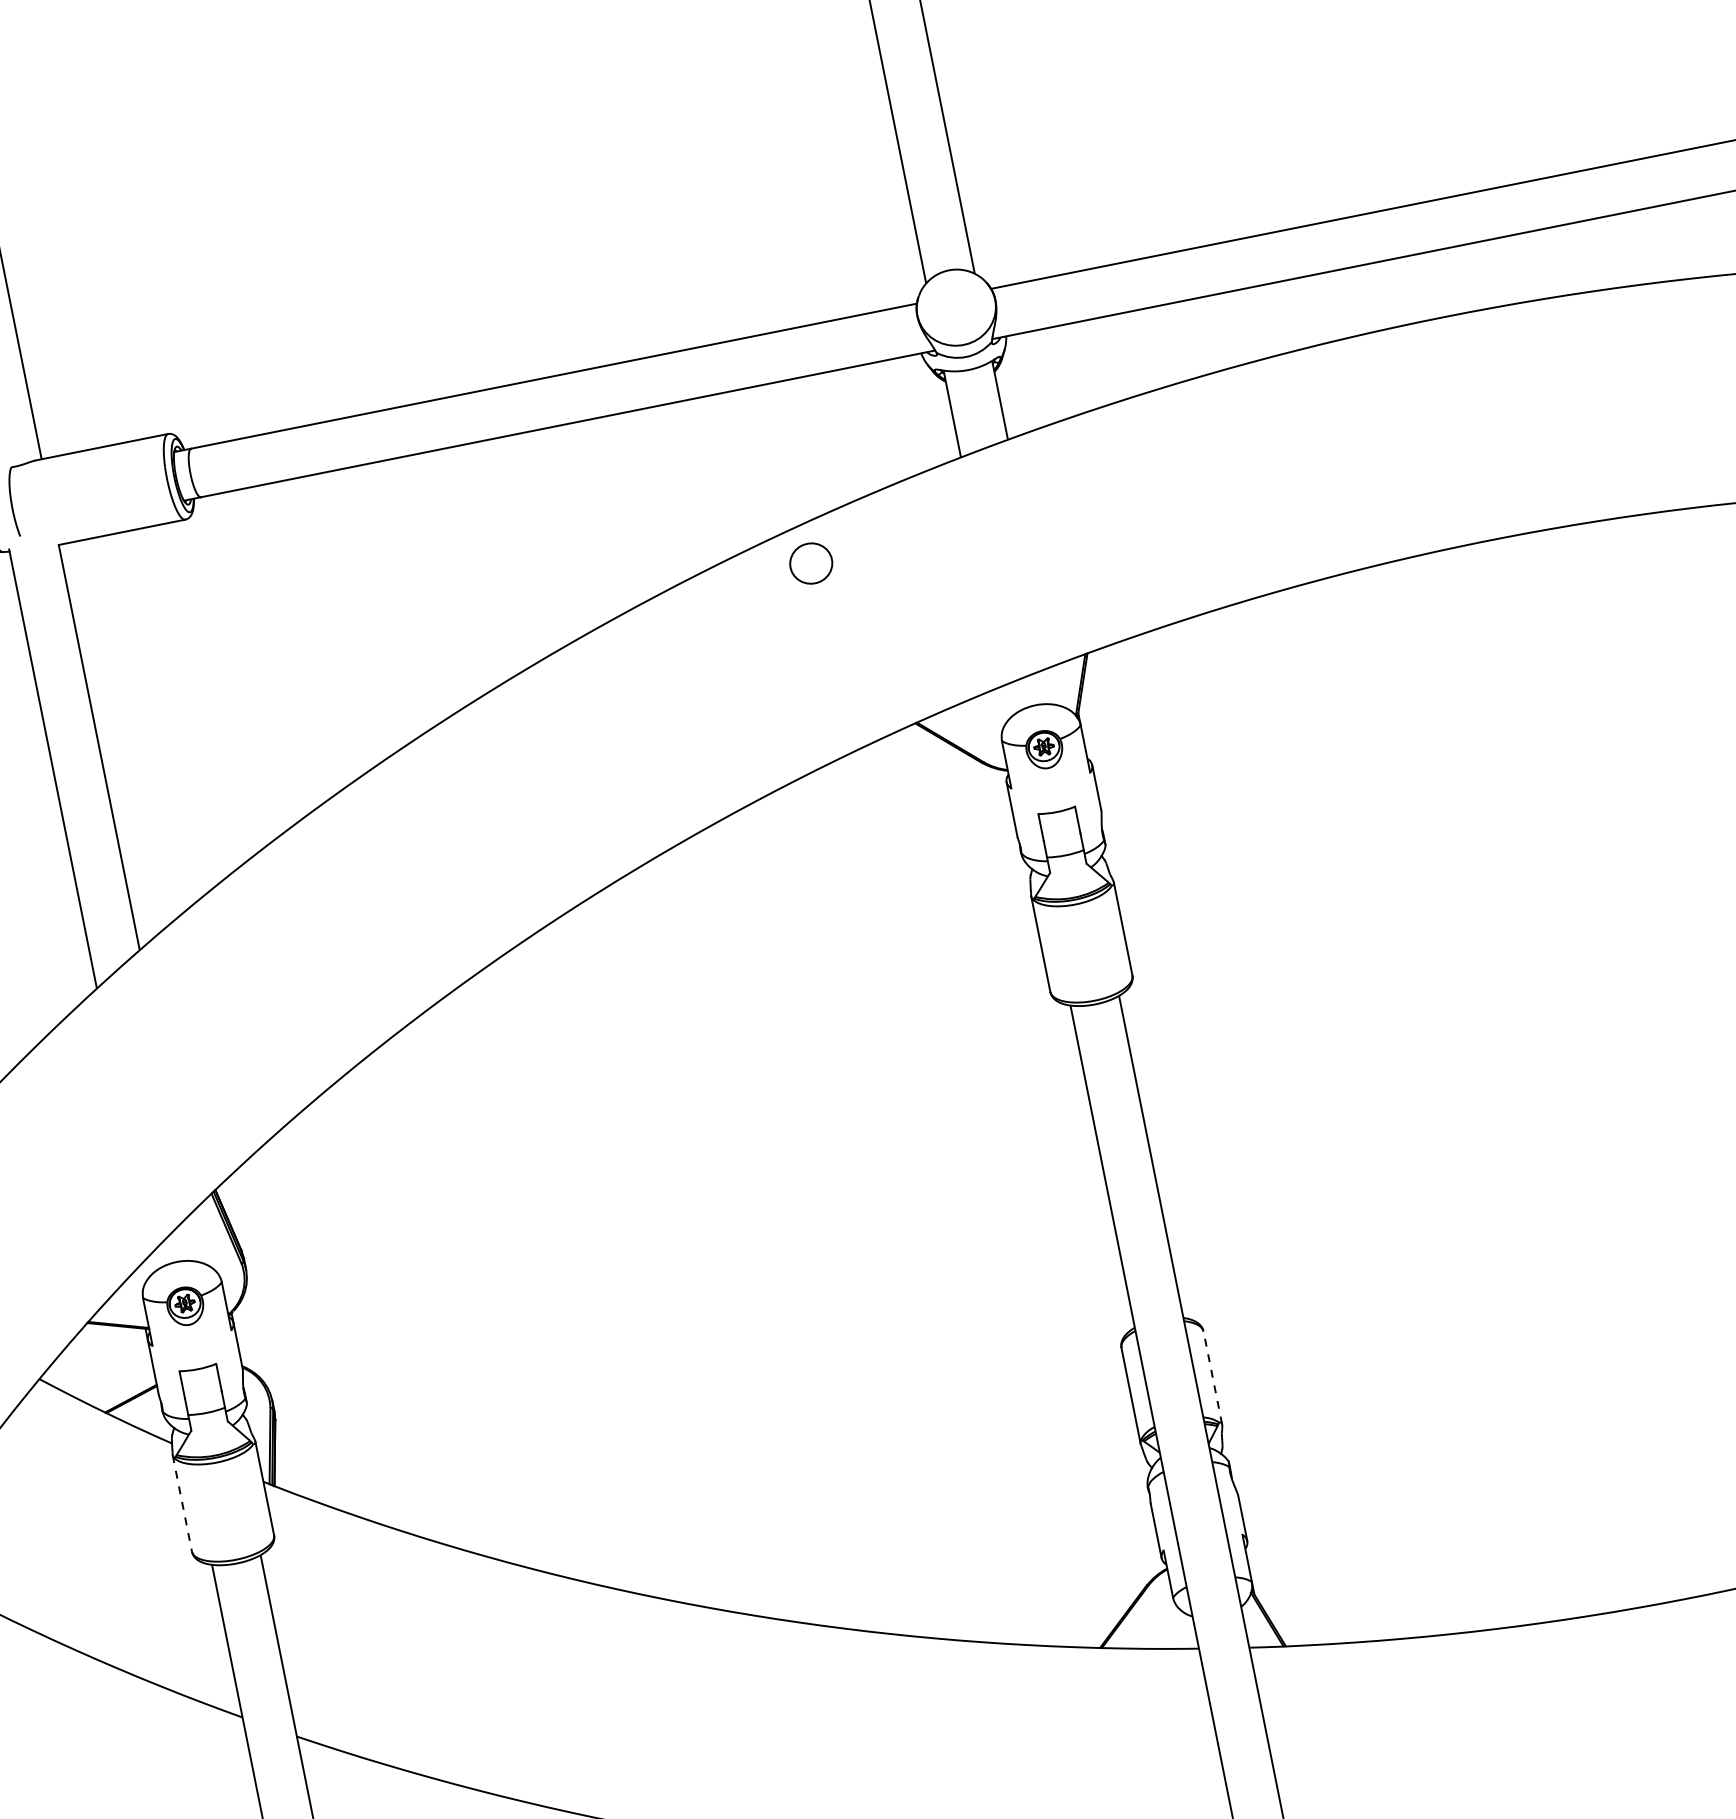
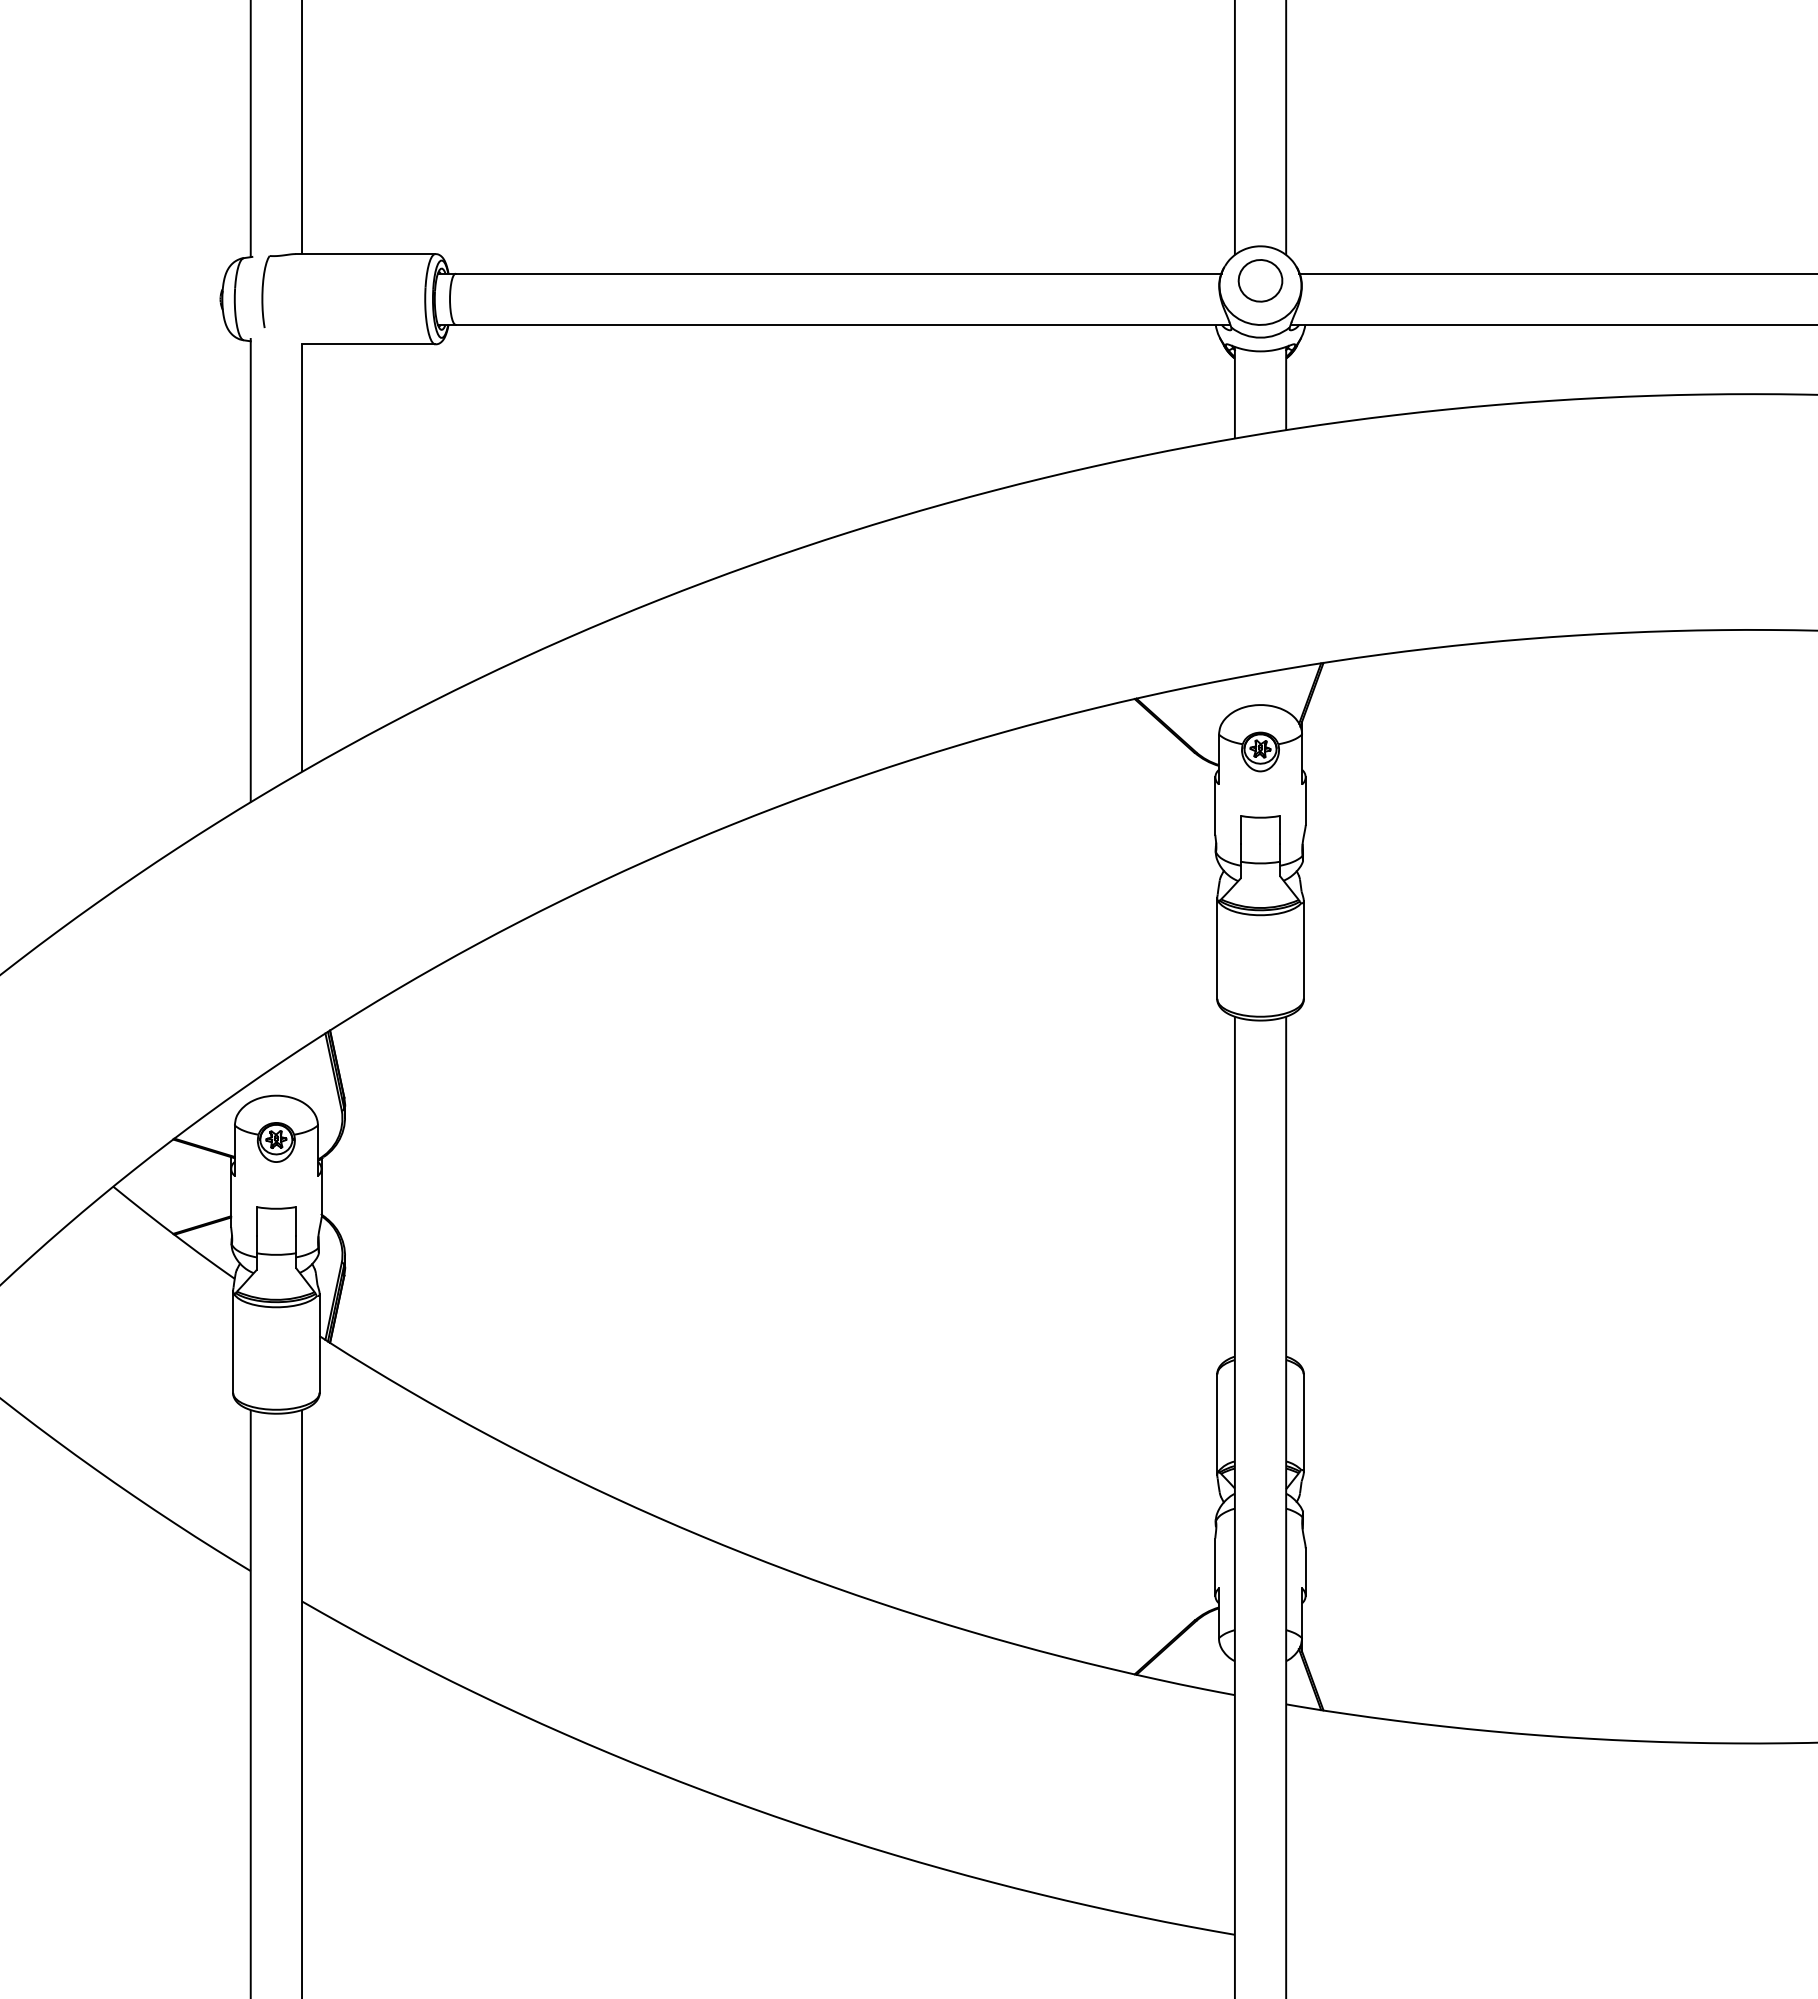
part: (811, 563) -> (1260, 280), moved
line: (1212, 1378) -> (1303, 1423), dashed -> solid
line: (182, 1503) -> (233, 1341), dashed -> solid

